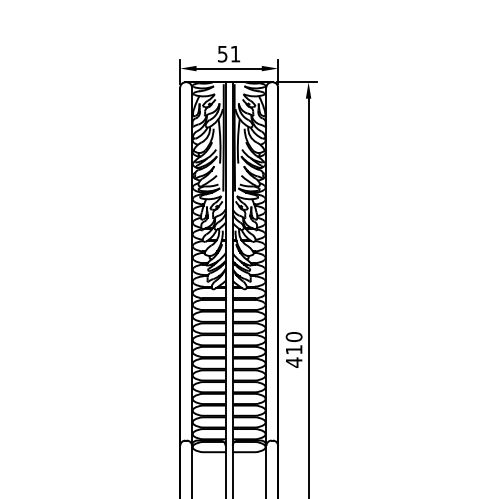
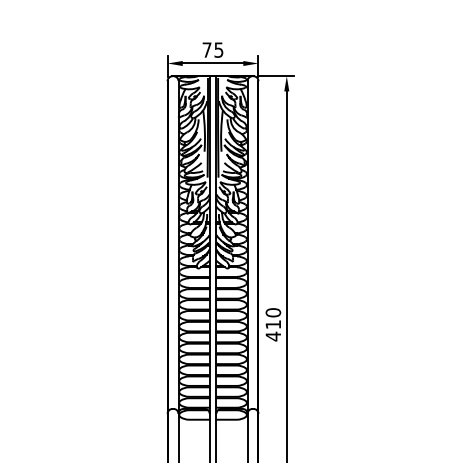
text: (229, 54) -> (213, 50), 51 -> 75

